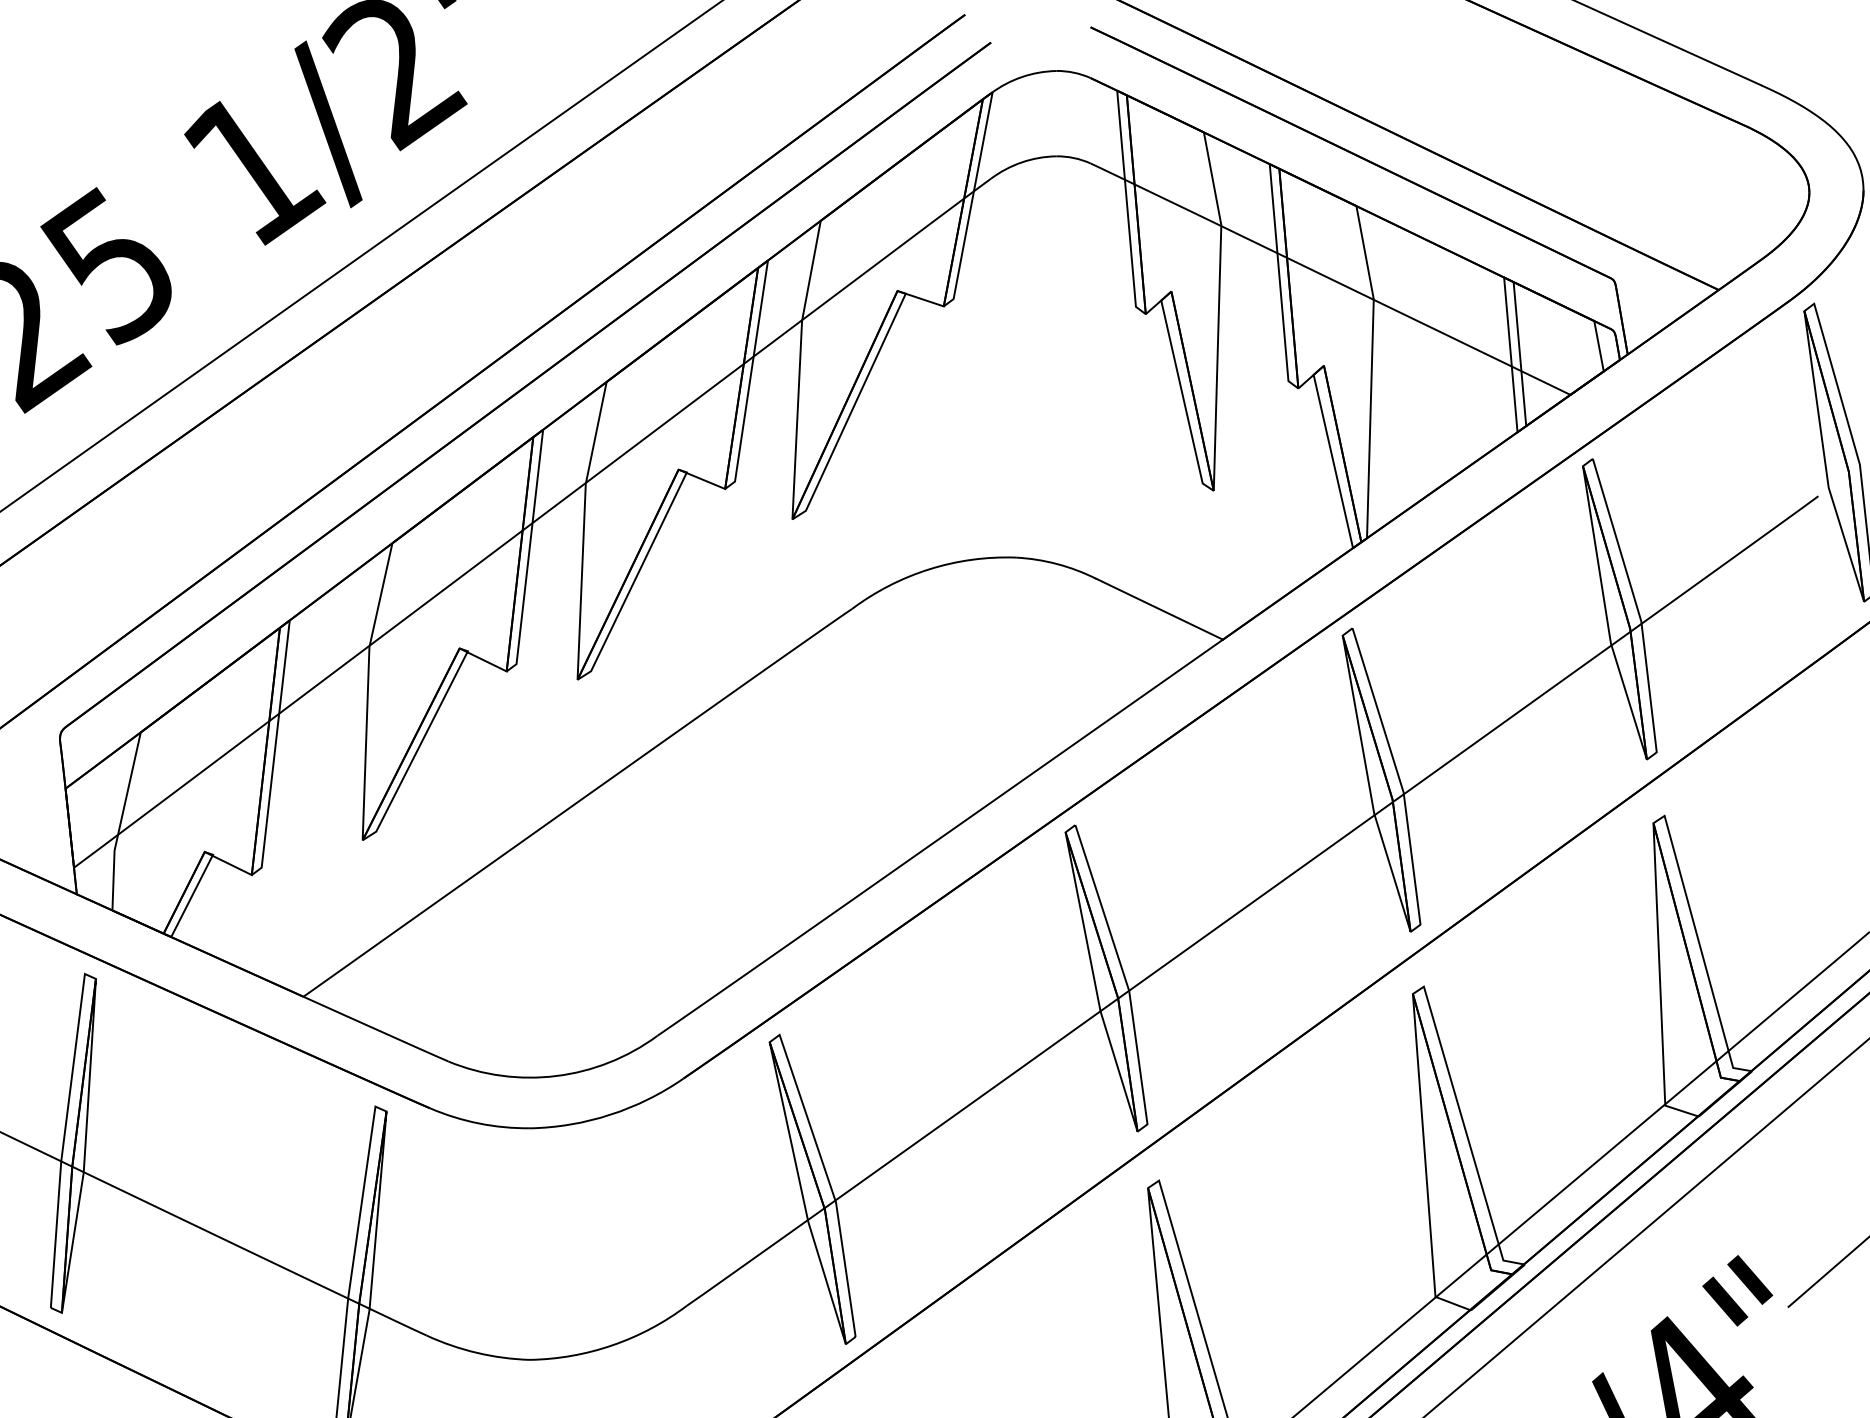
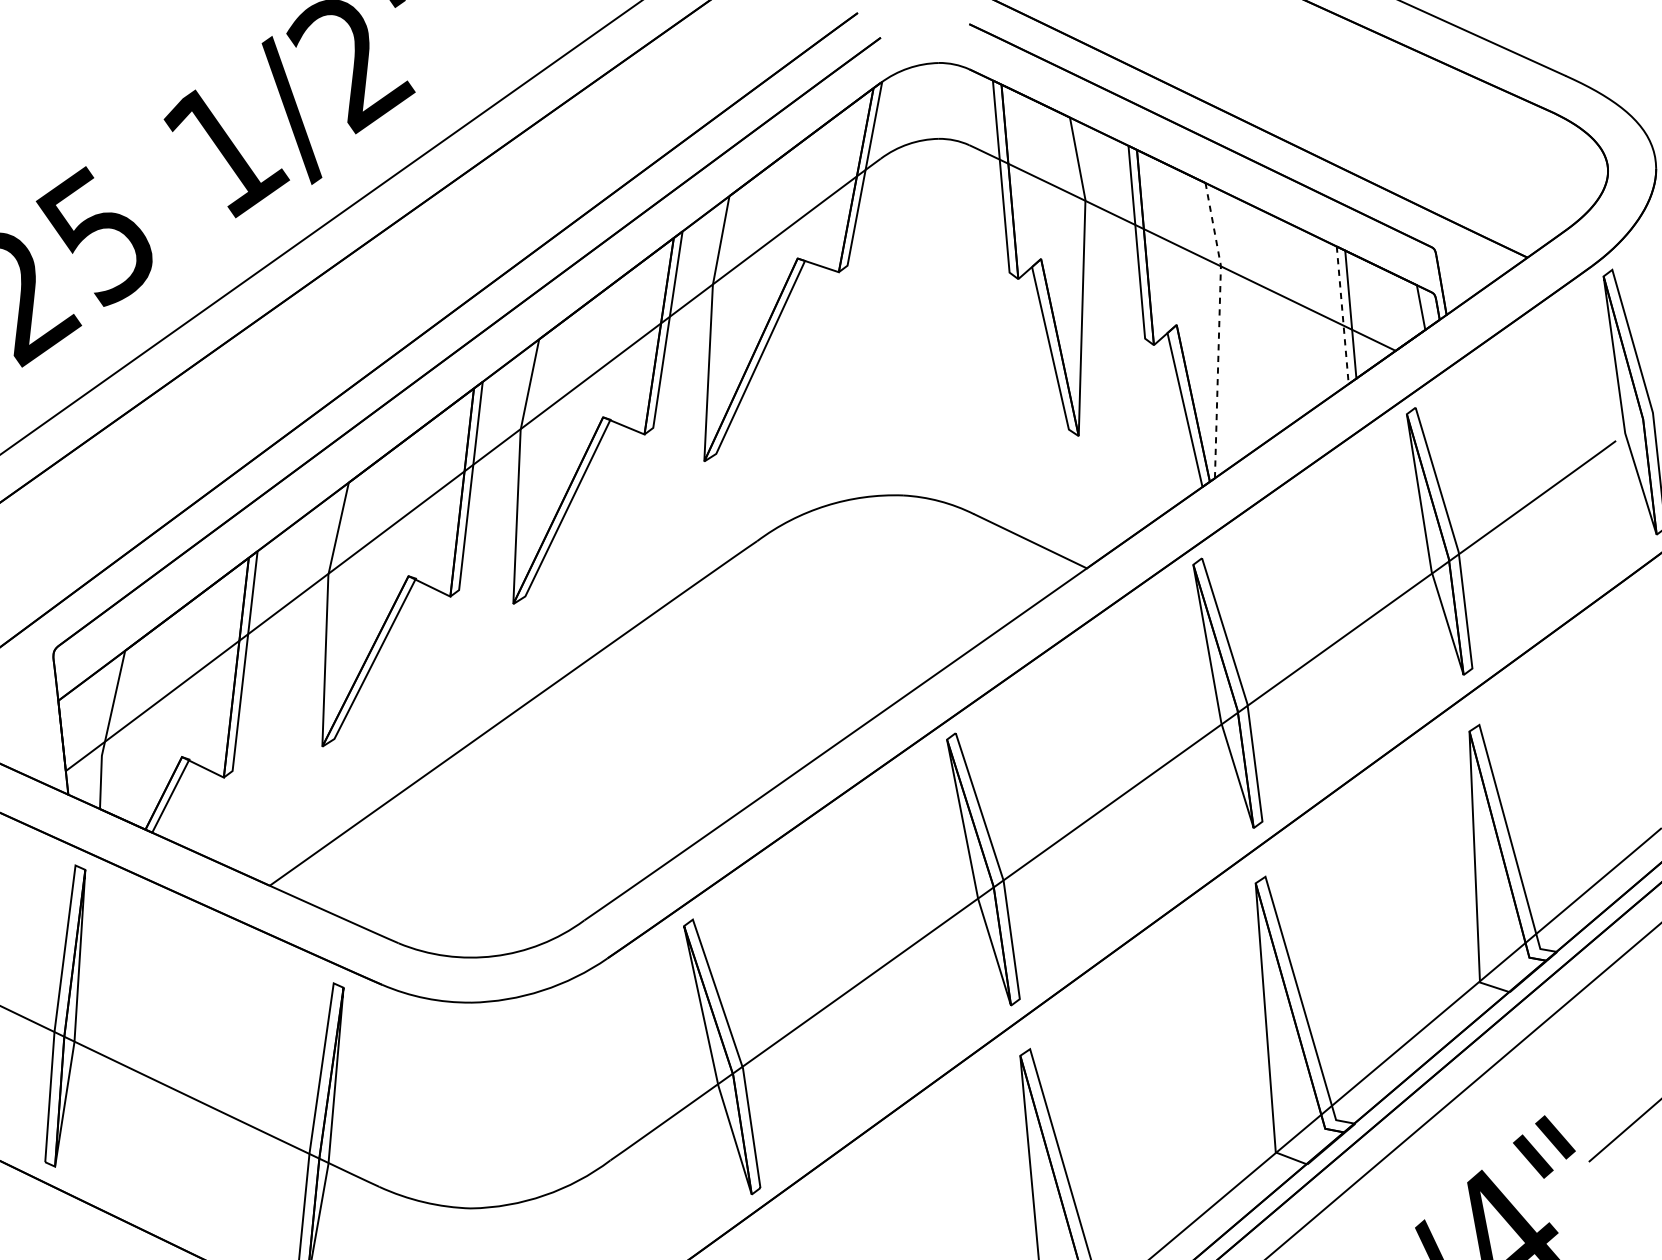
line: (1510, 354) -> (1342, 314), solid -> dashed
line: (1371, 370) -> (1218, 329), solid -> dashed

